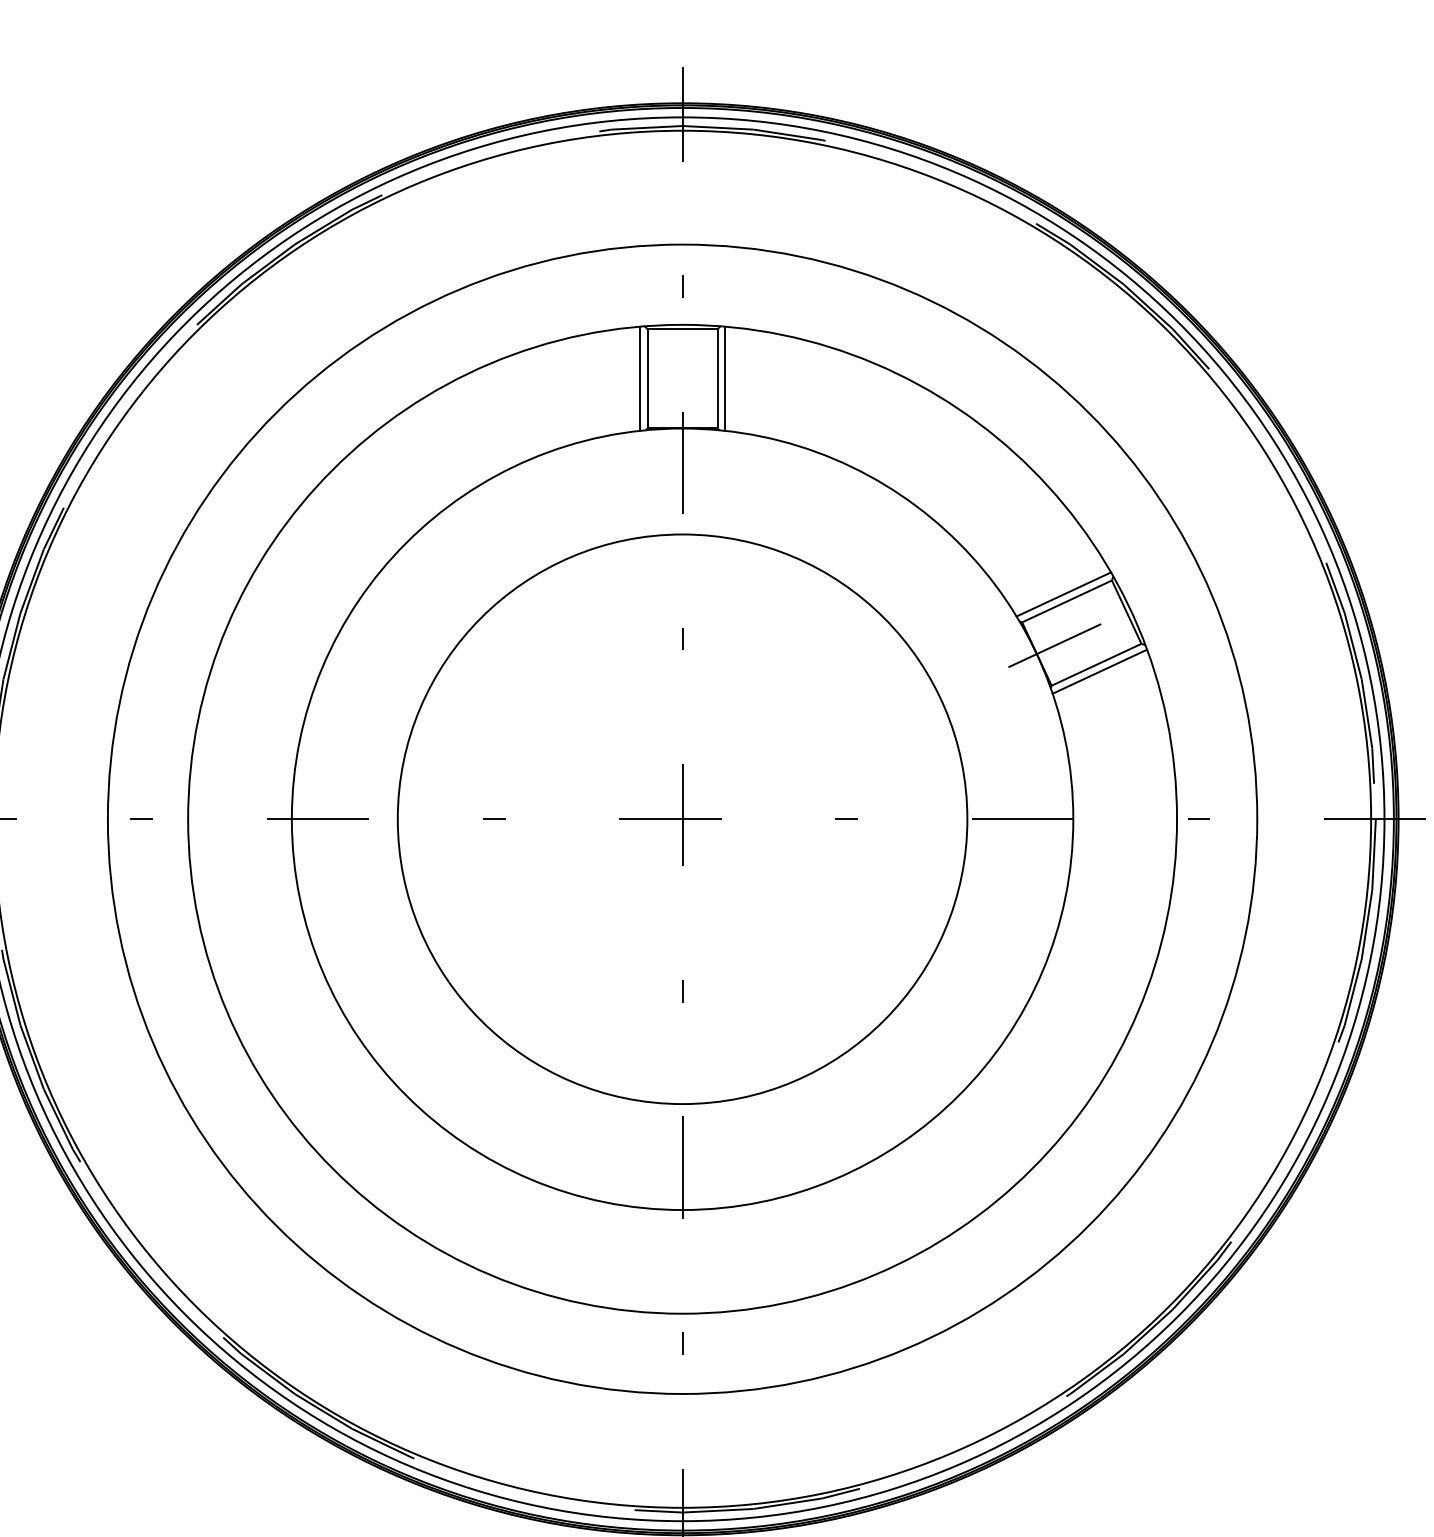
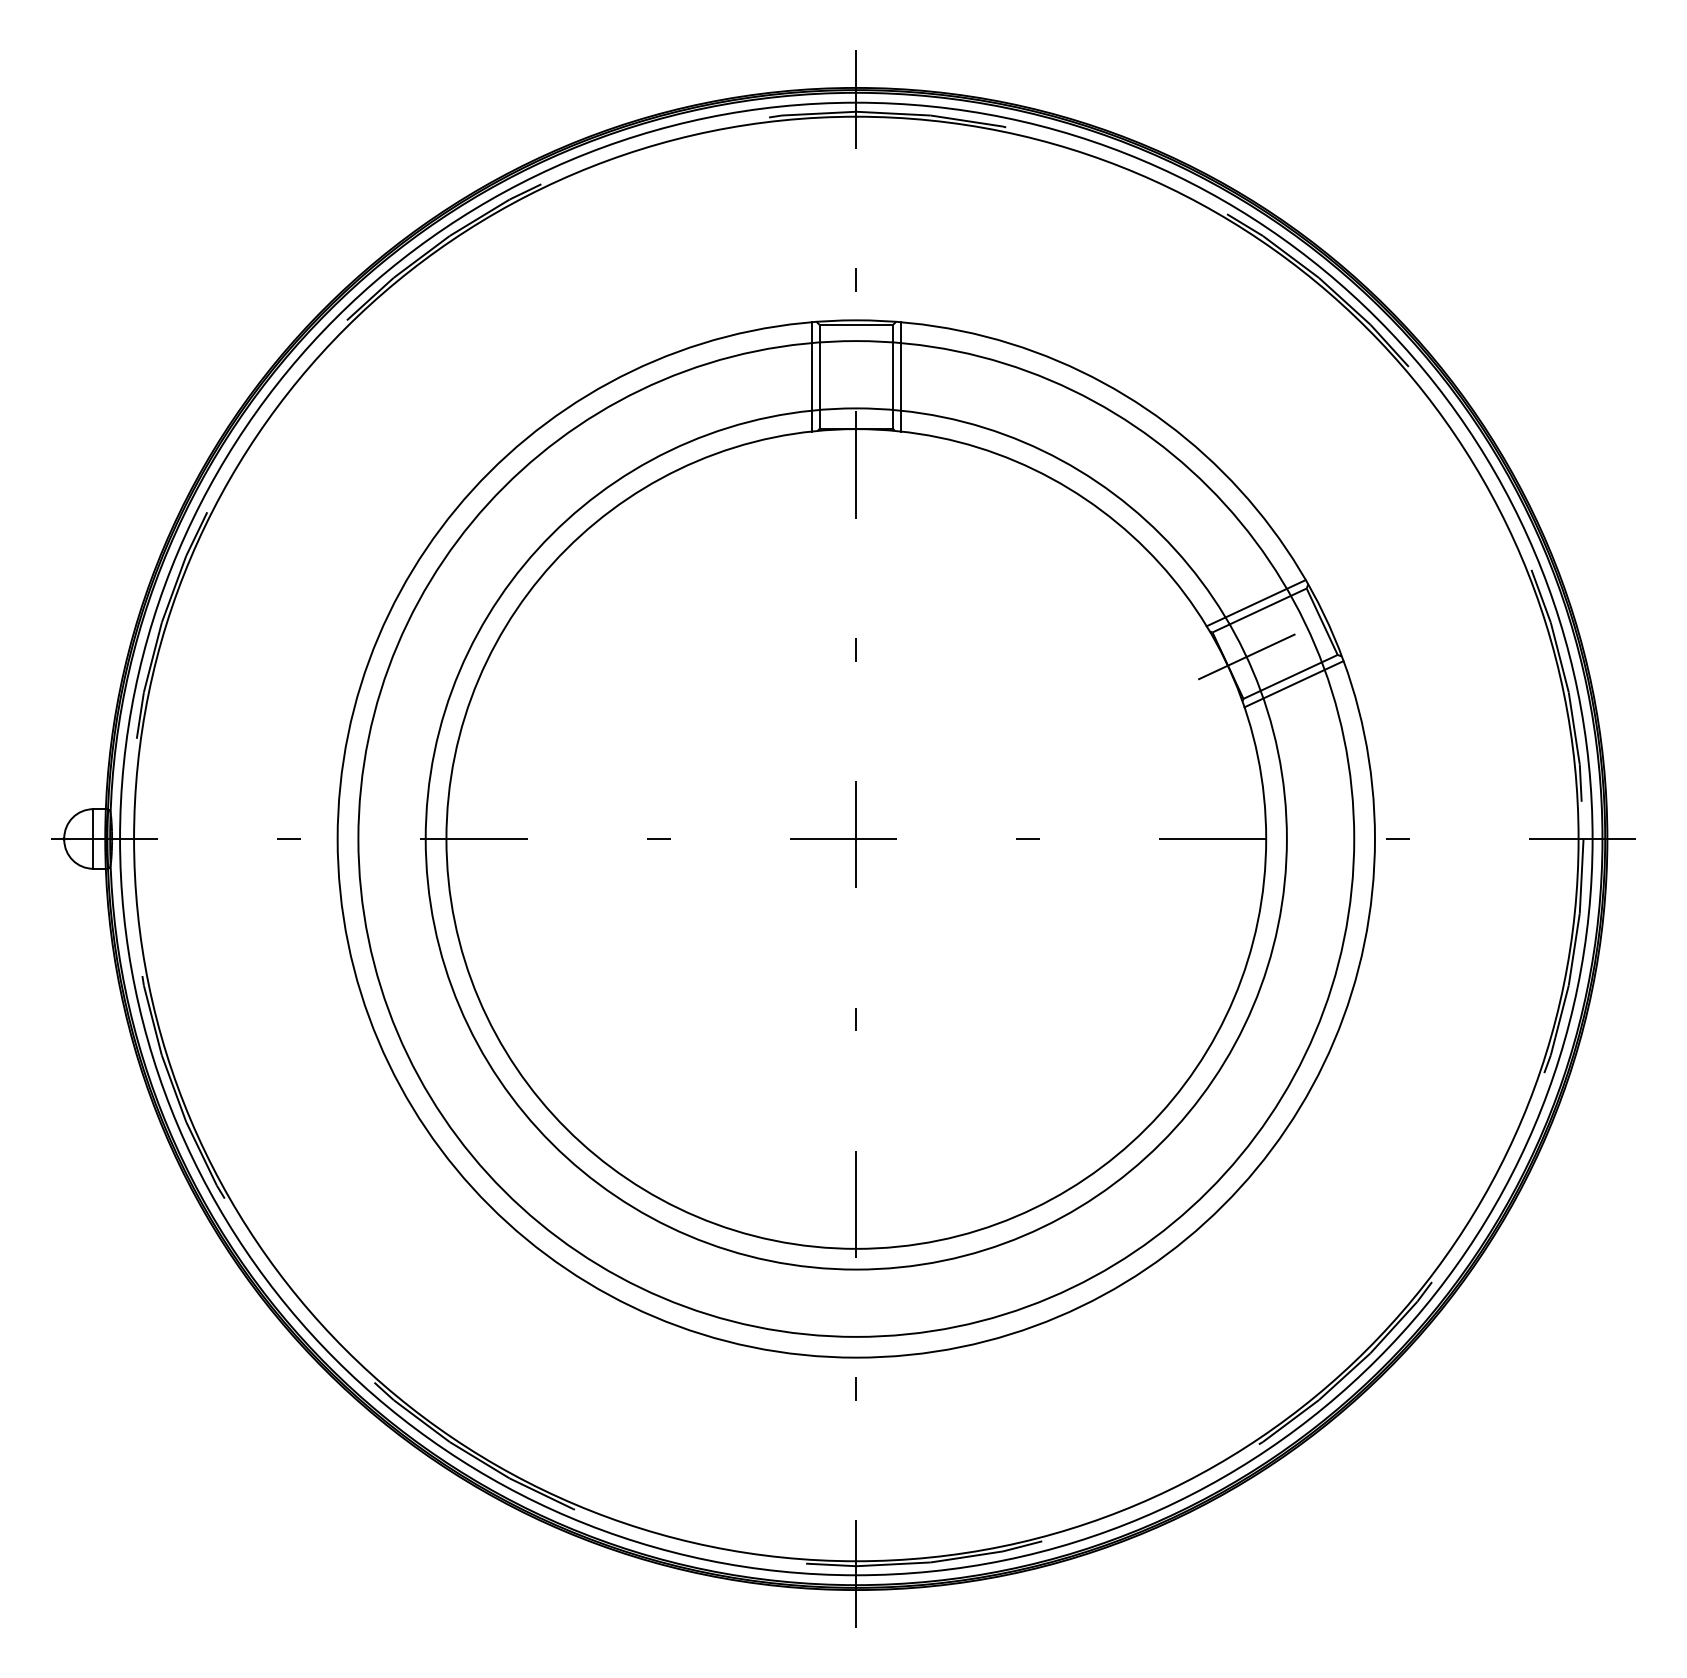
circle: (681, 818) -> (855, 838), size x0.71
circle: (682, 818) -> (856, 838), size x1.67

